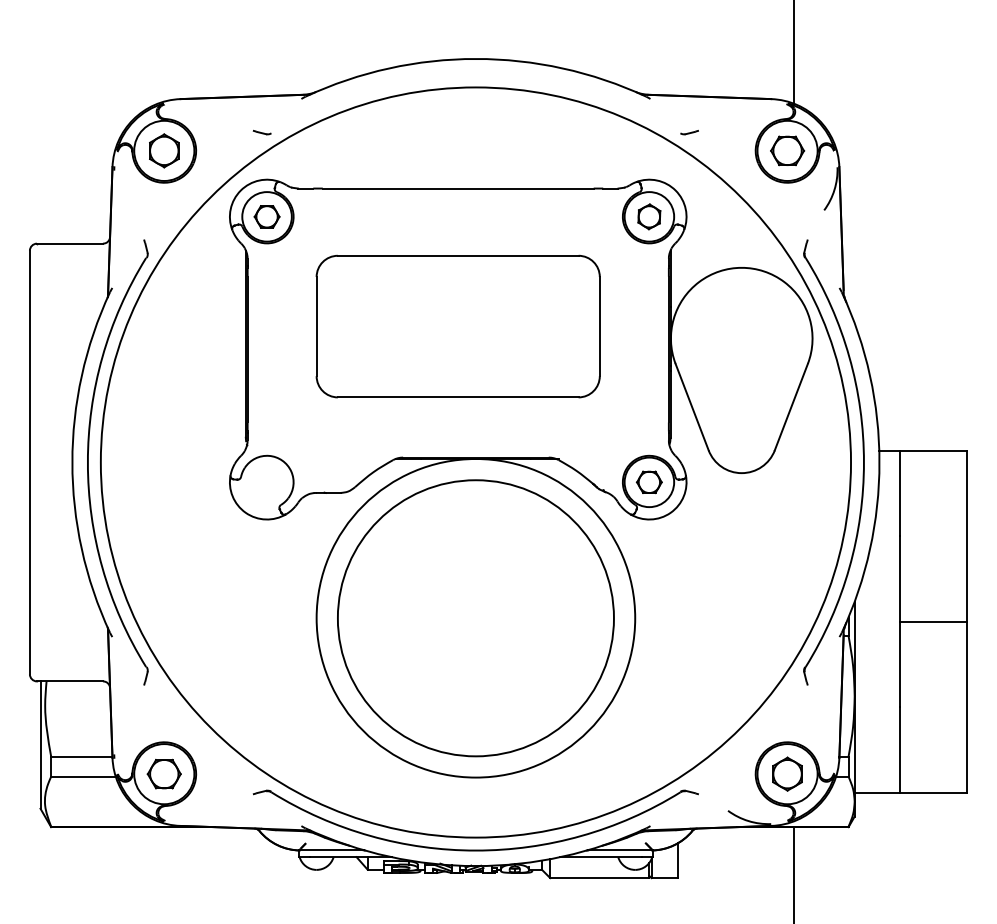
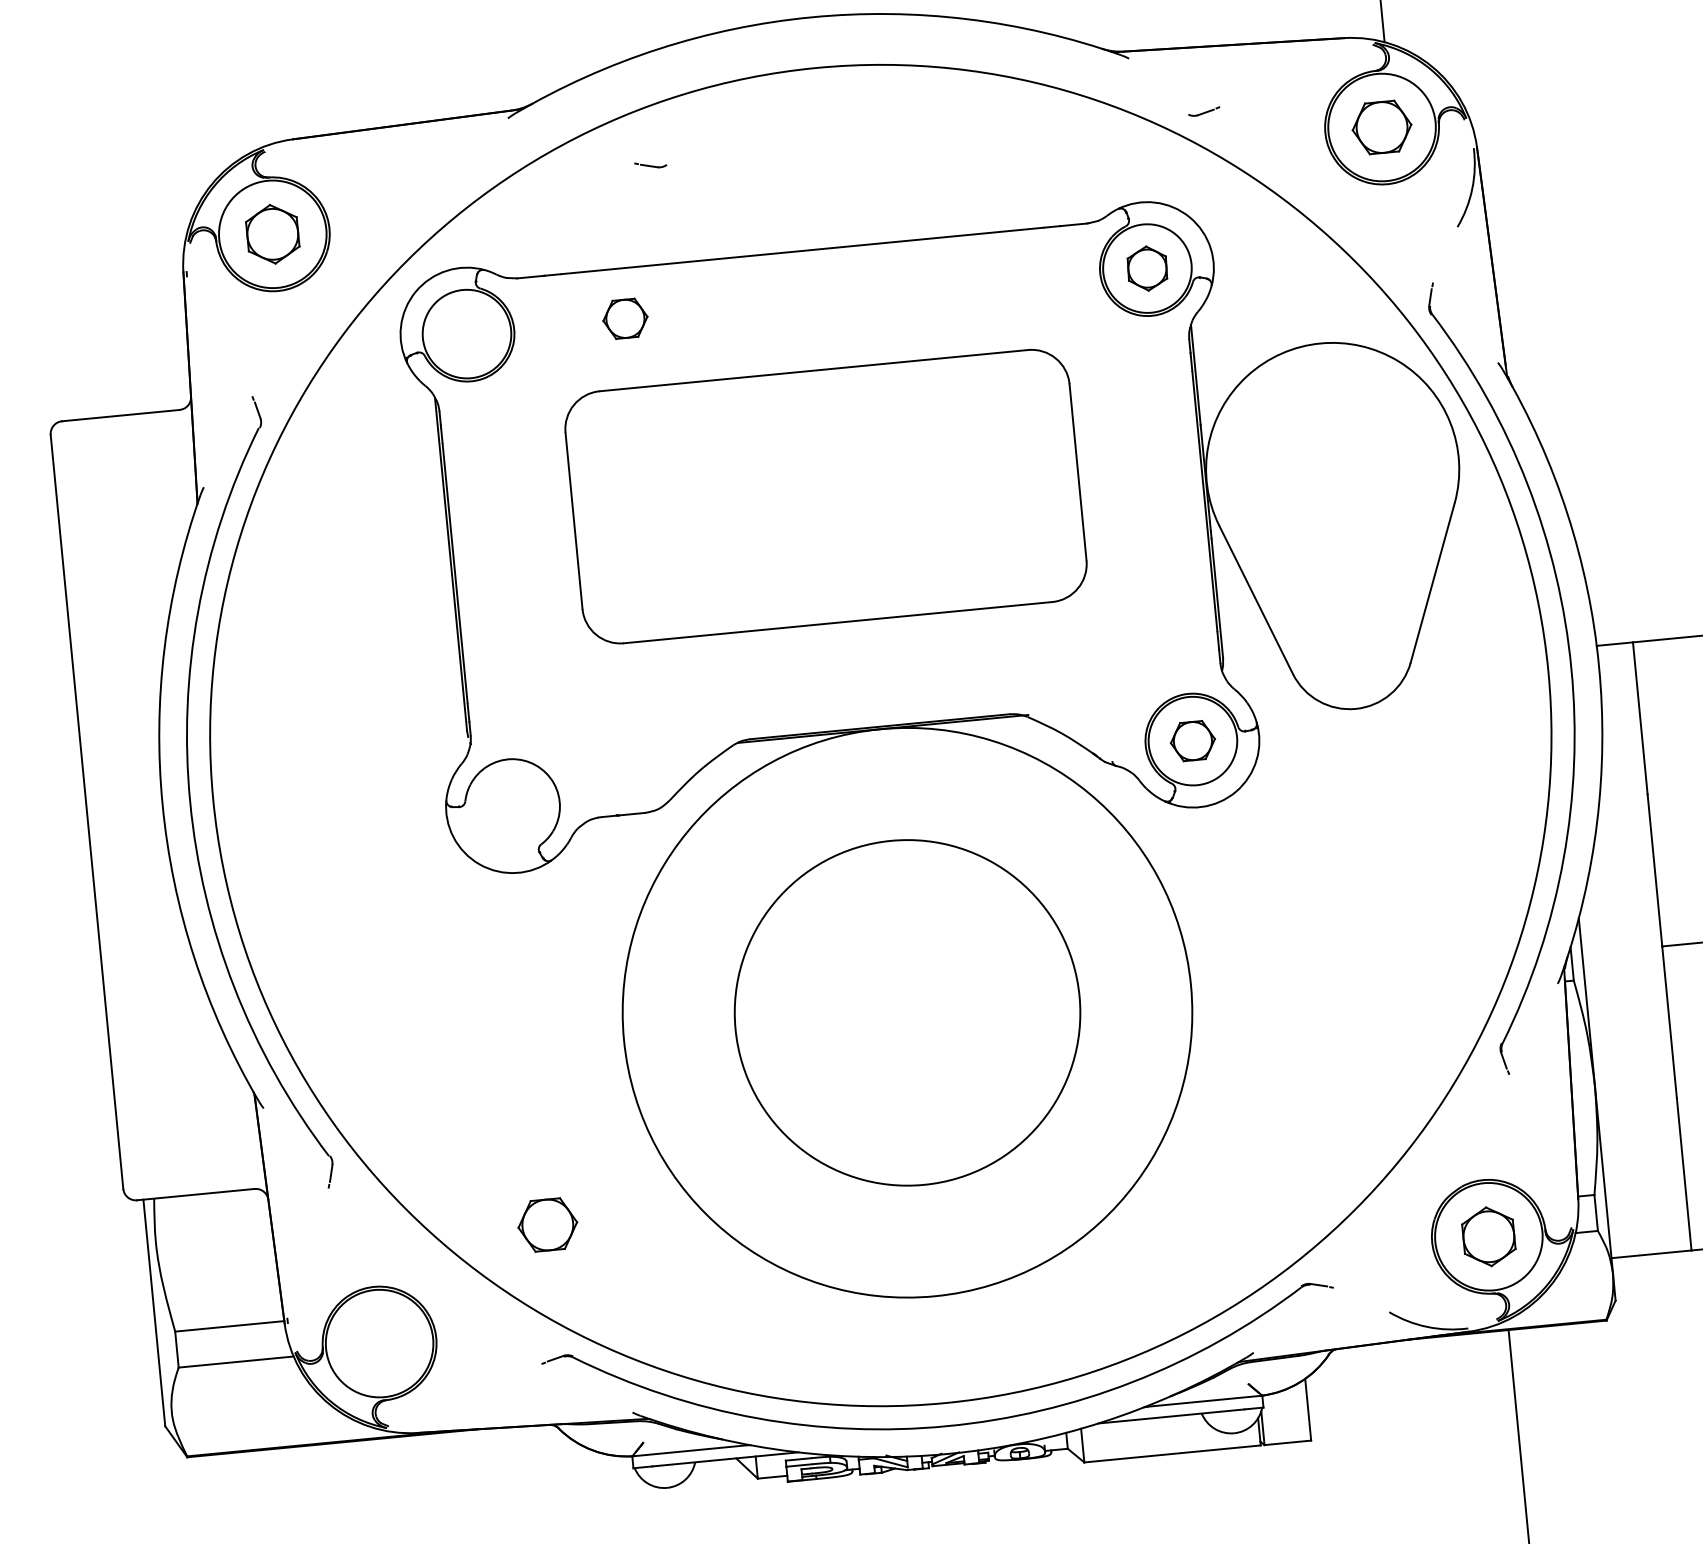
part: (261, 132) -> (649, 165), moved
part: (266, 216) -> (624, 318), moved
circle: (475, 618) -> (906, 1013), size x0.7
part: (163, 773) -> (546, 1223), moved

